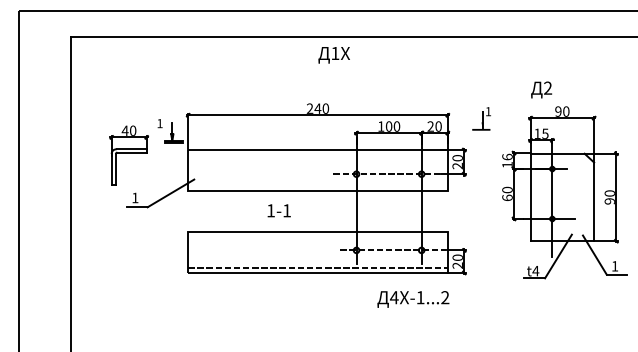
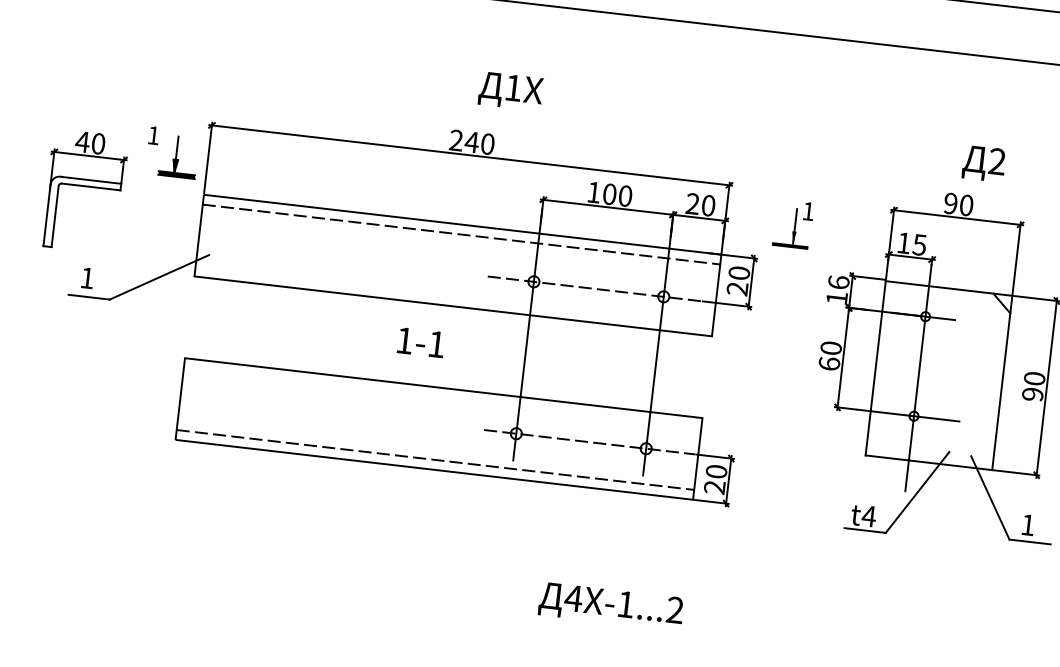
text: (333, 55) -> (509, 91), moved
text: (541, 89) -> (984, 162), moved
part: (481, 118) -> (793, 223), moved
line: (317, 154) -> (460, 233), added
text: (278, 210) -> (419, 341), moved
text: (413, 299) -> (611, 606), moved

